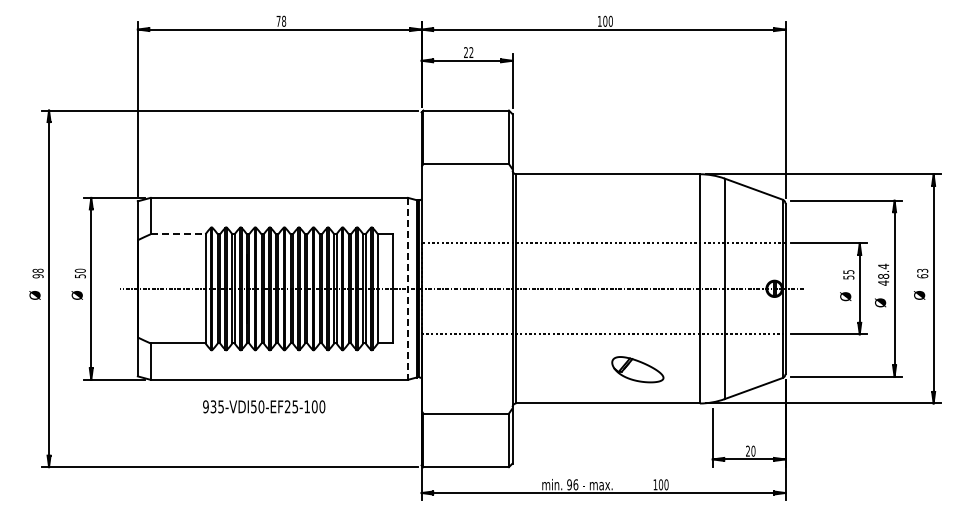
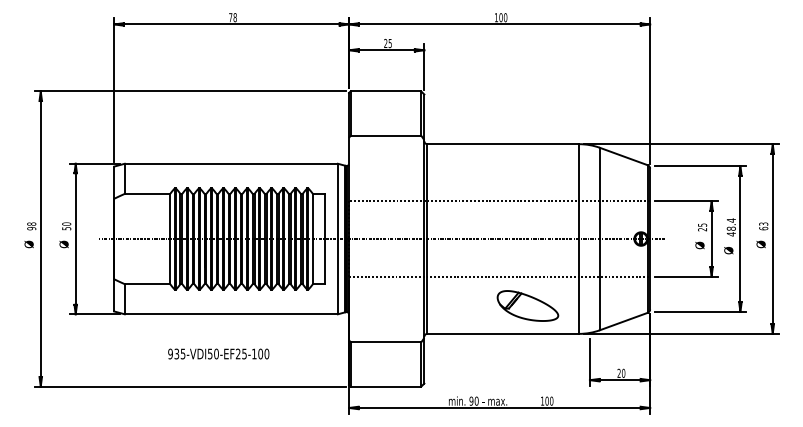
text: (471, 52) -> (390, 43), 22 -> 25
line: (178, 234) -> (147, 194), dashed -> solid
text: (848, 277) -> (702, 229), 55 -> 25
line: (408, 288) -> (338, 238), dashed -> solid
part: (637, 369) -> (527, 305), size x1.43
text: (264, 406) -> (219, 353), moved
text: (575, 484) -> (476, 400), 96 -> 90

